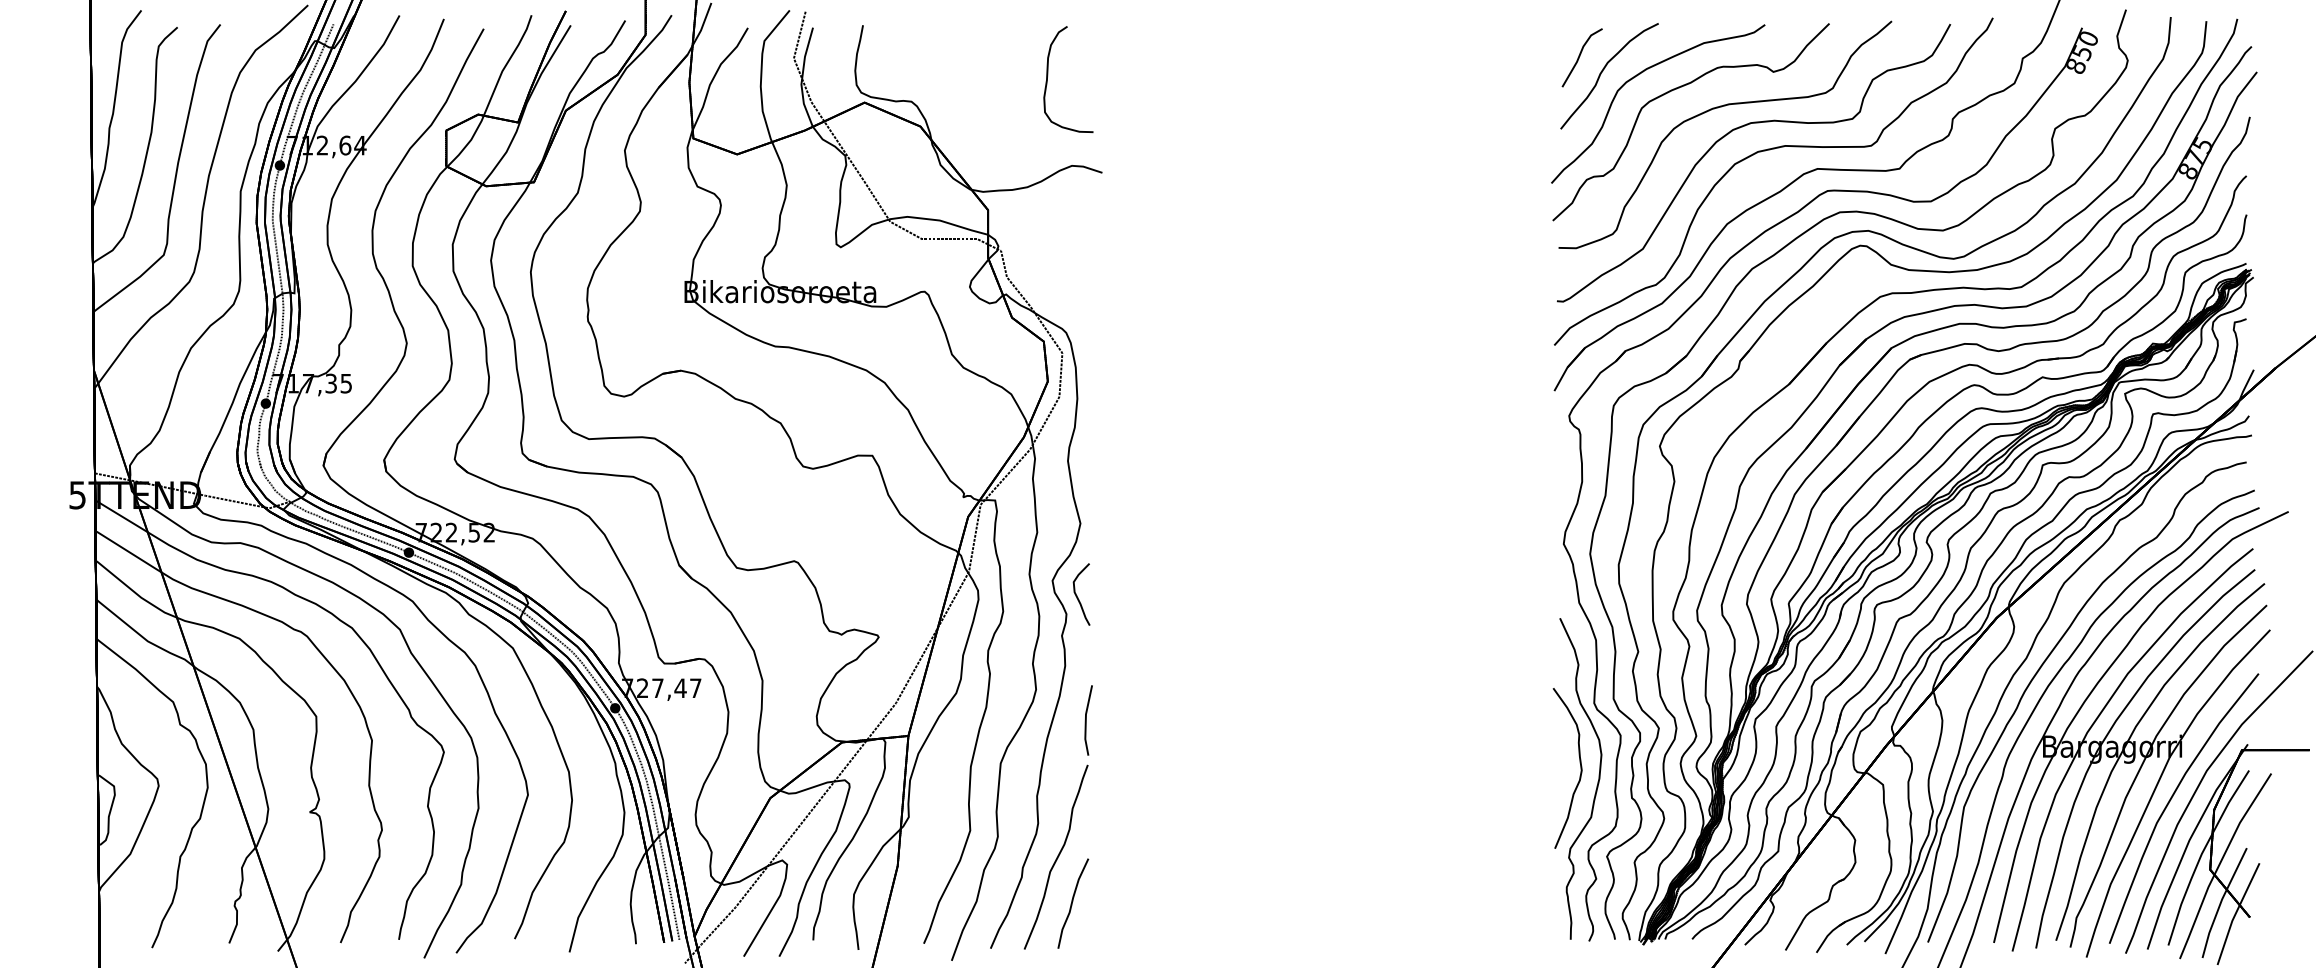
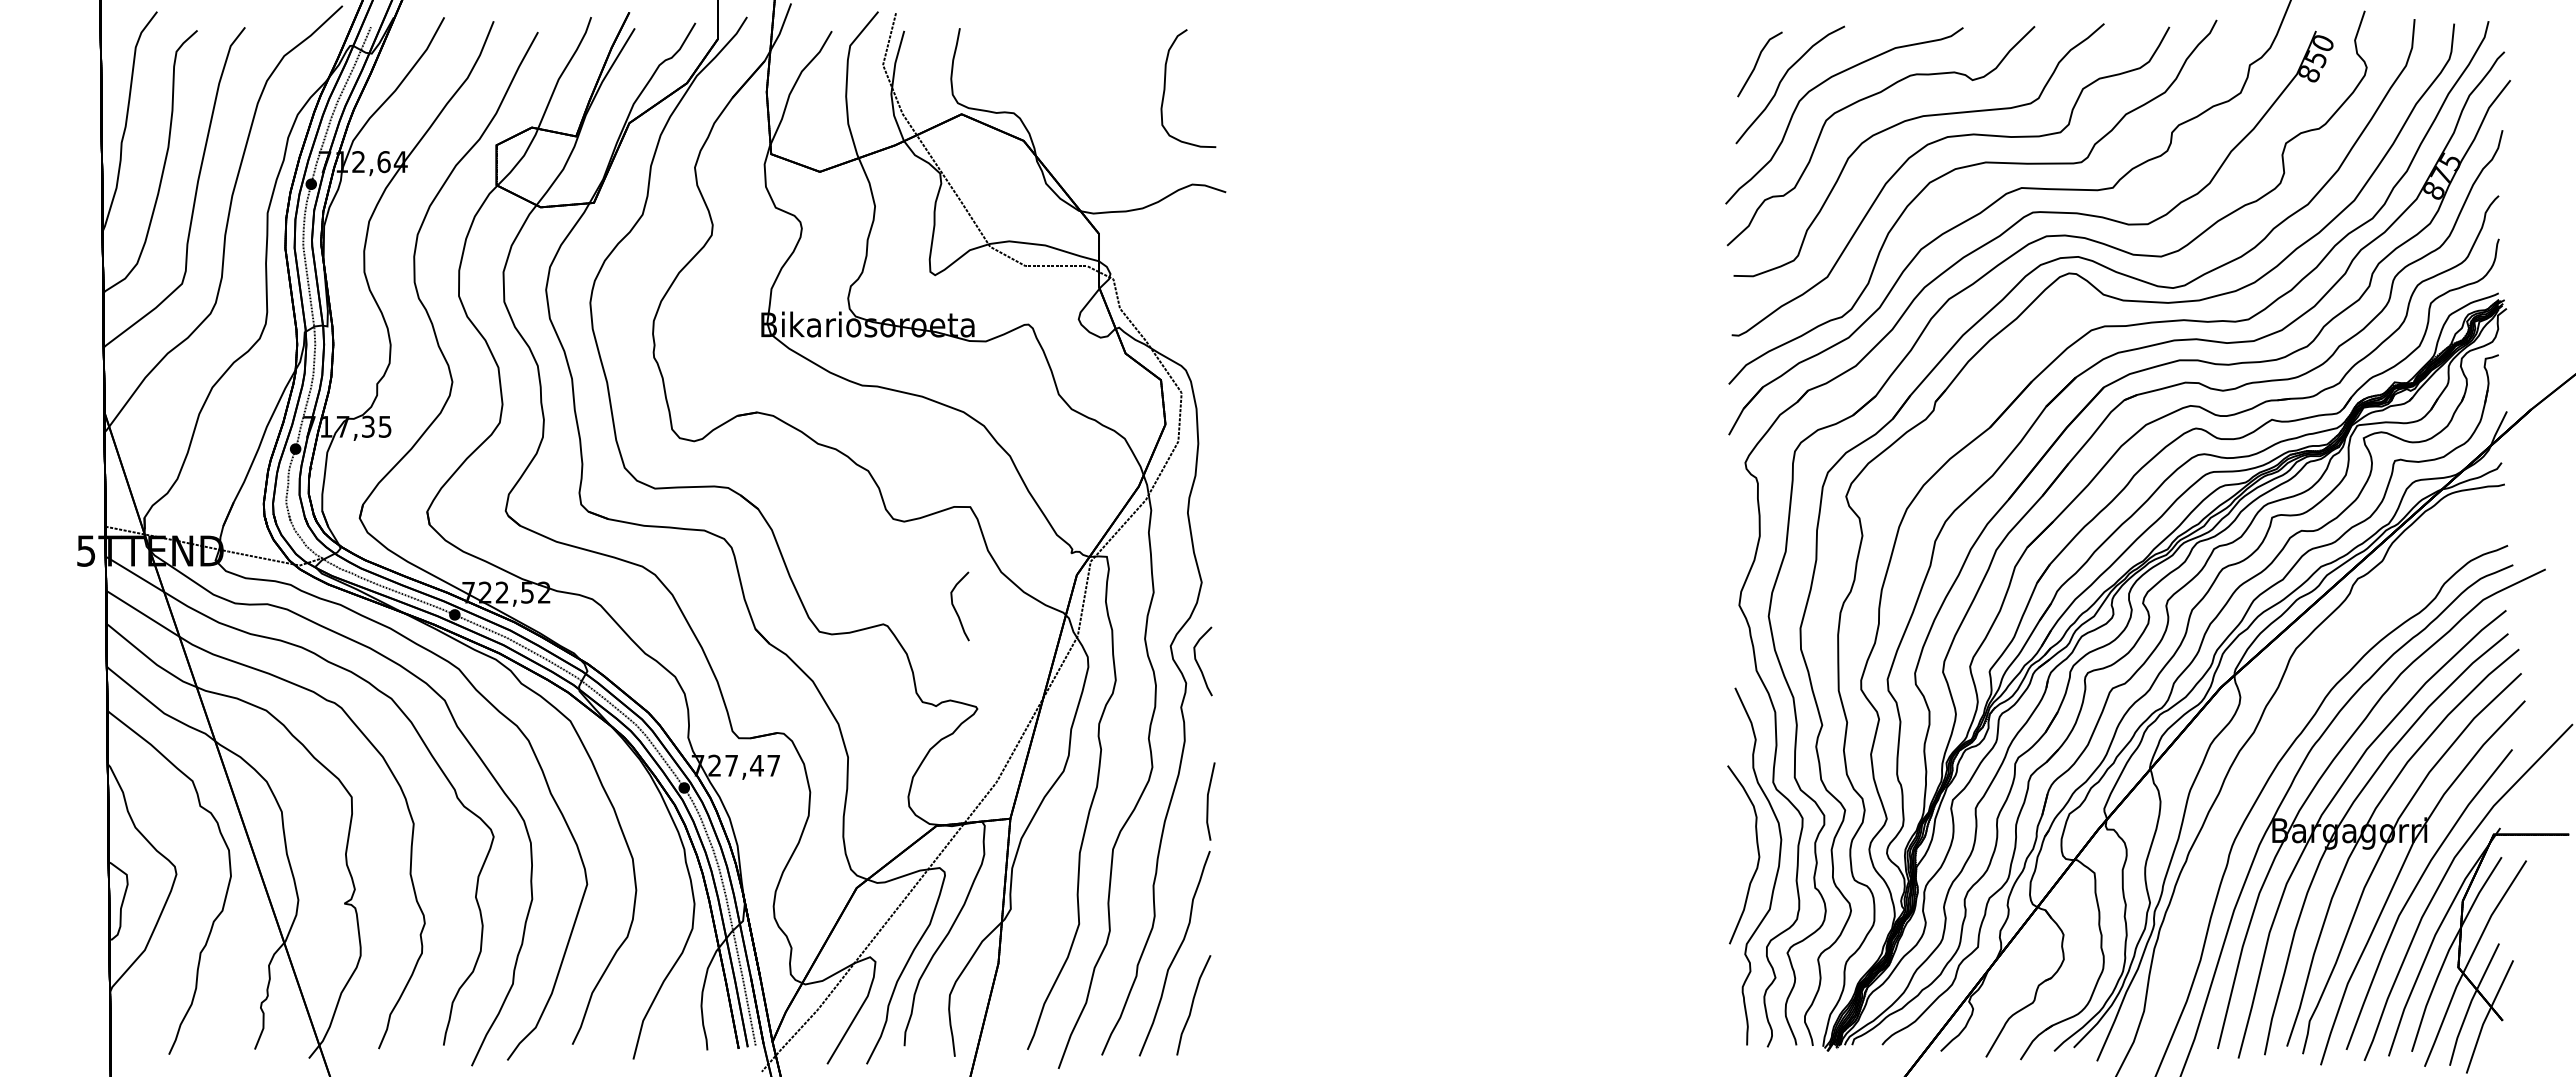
curve: (859, 546) -> (955, 607), added
curve: (2039, 670) -> (2268, 746), removed

